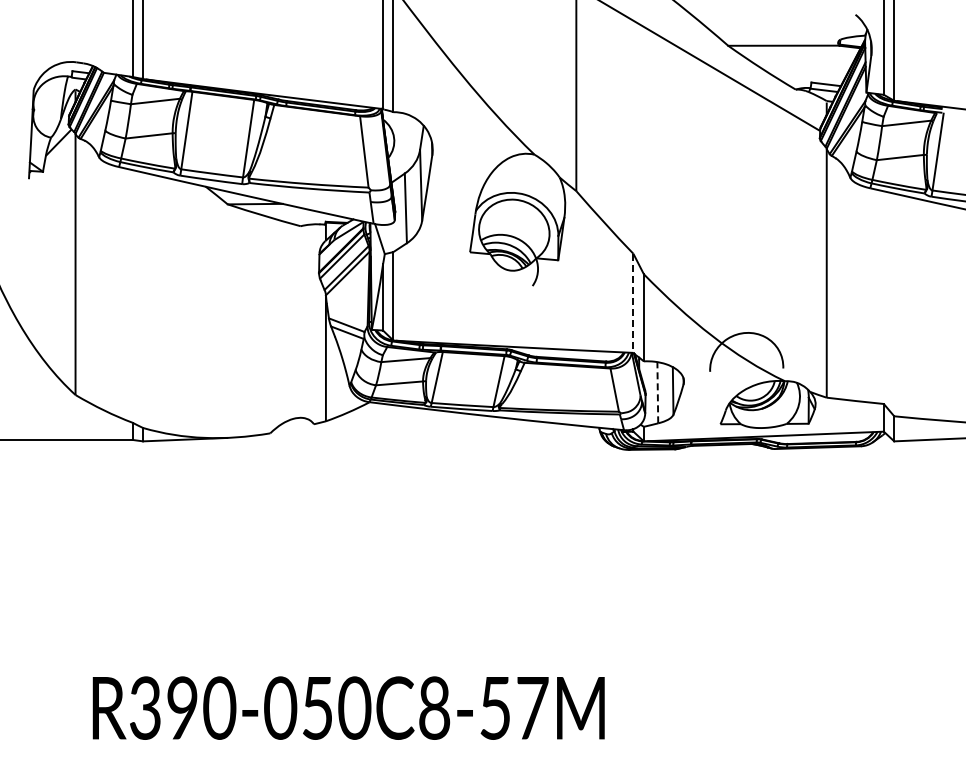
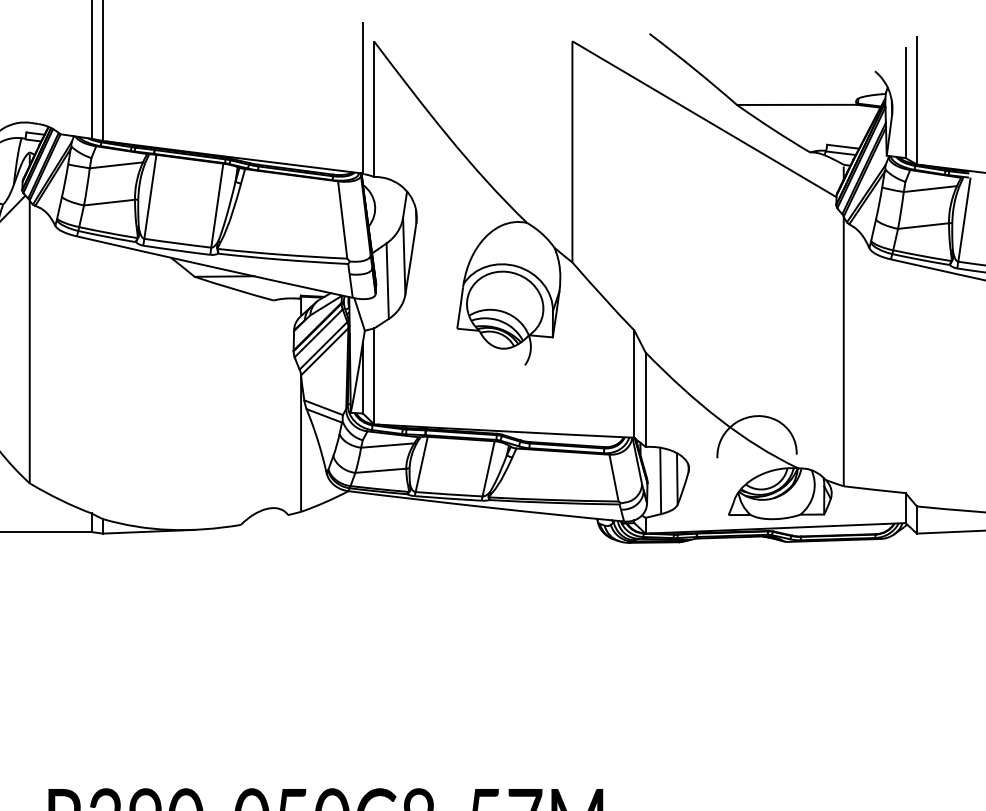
line: (633, 303) -> (634, 384), dashed -> solid
line: (657, 392) -> (660, 480), dashed -> solid

